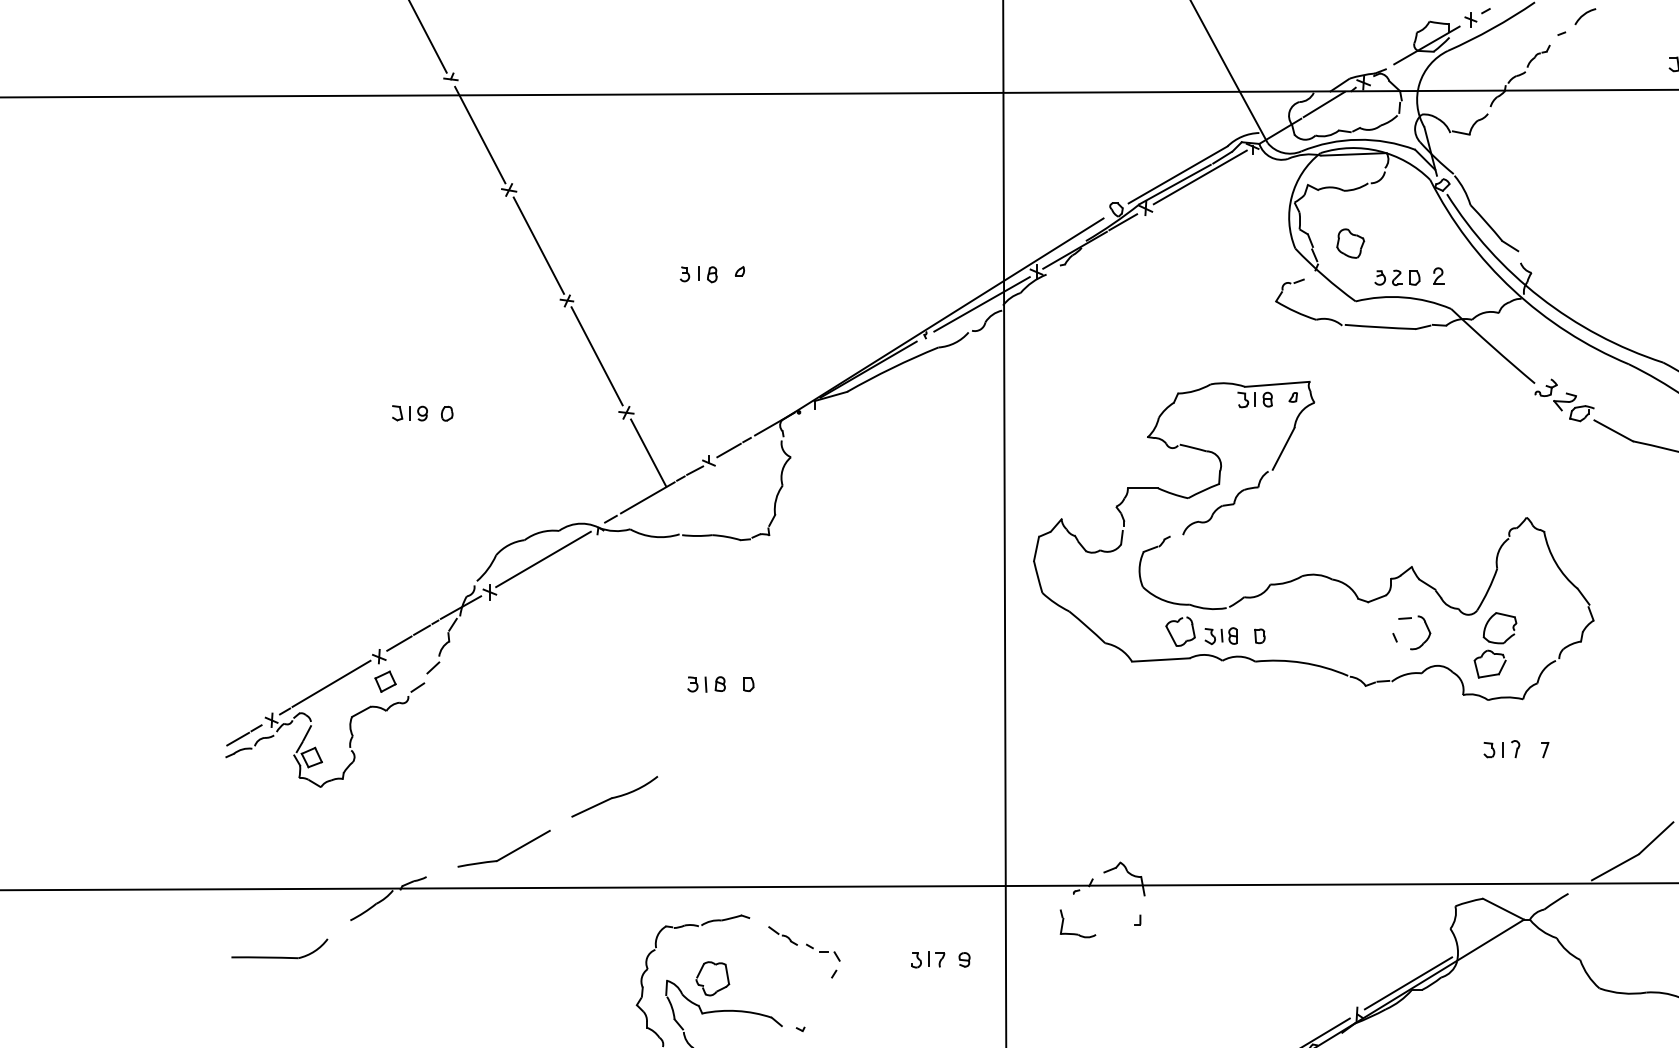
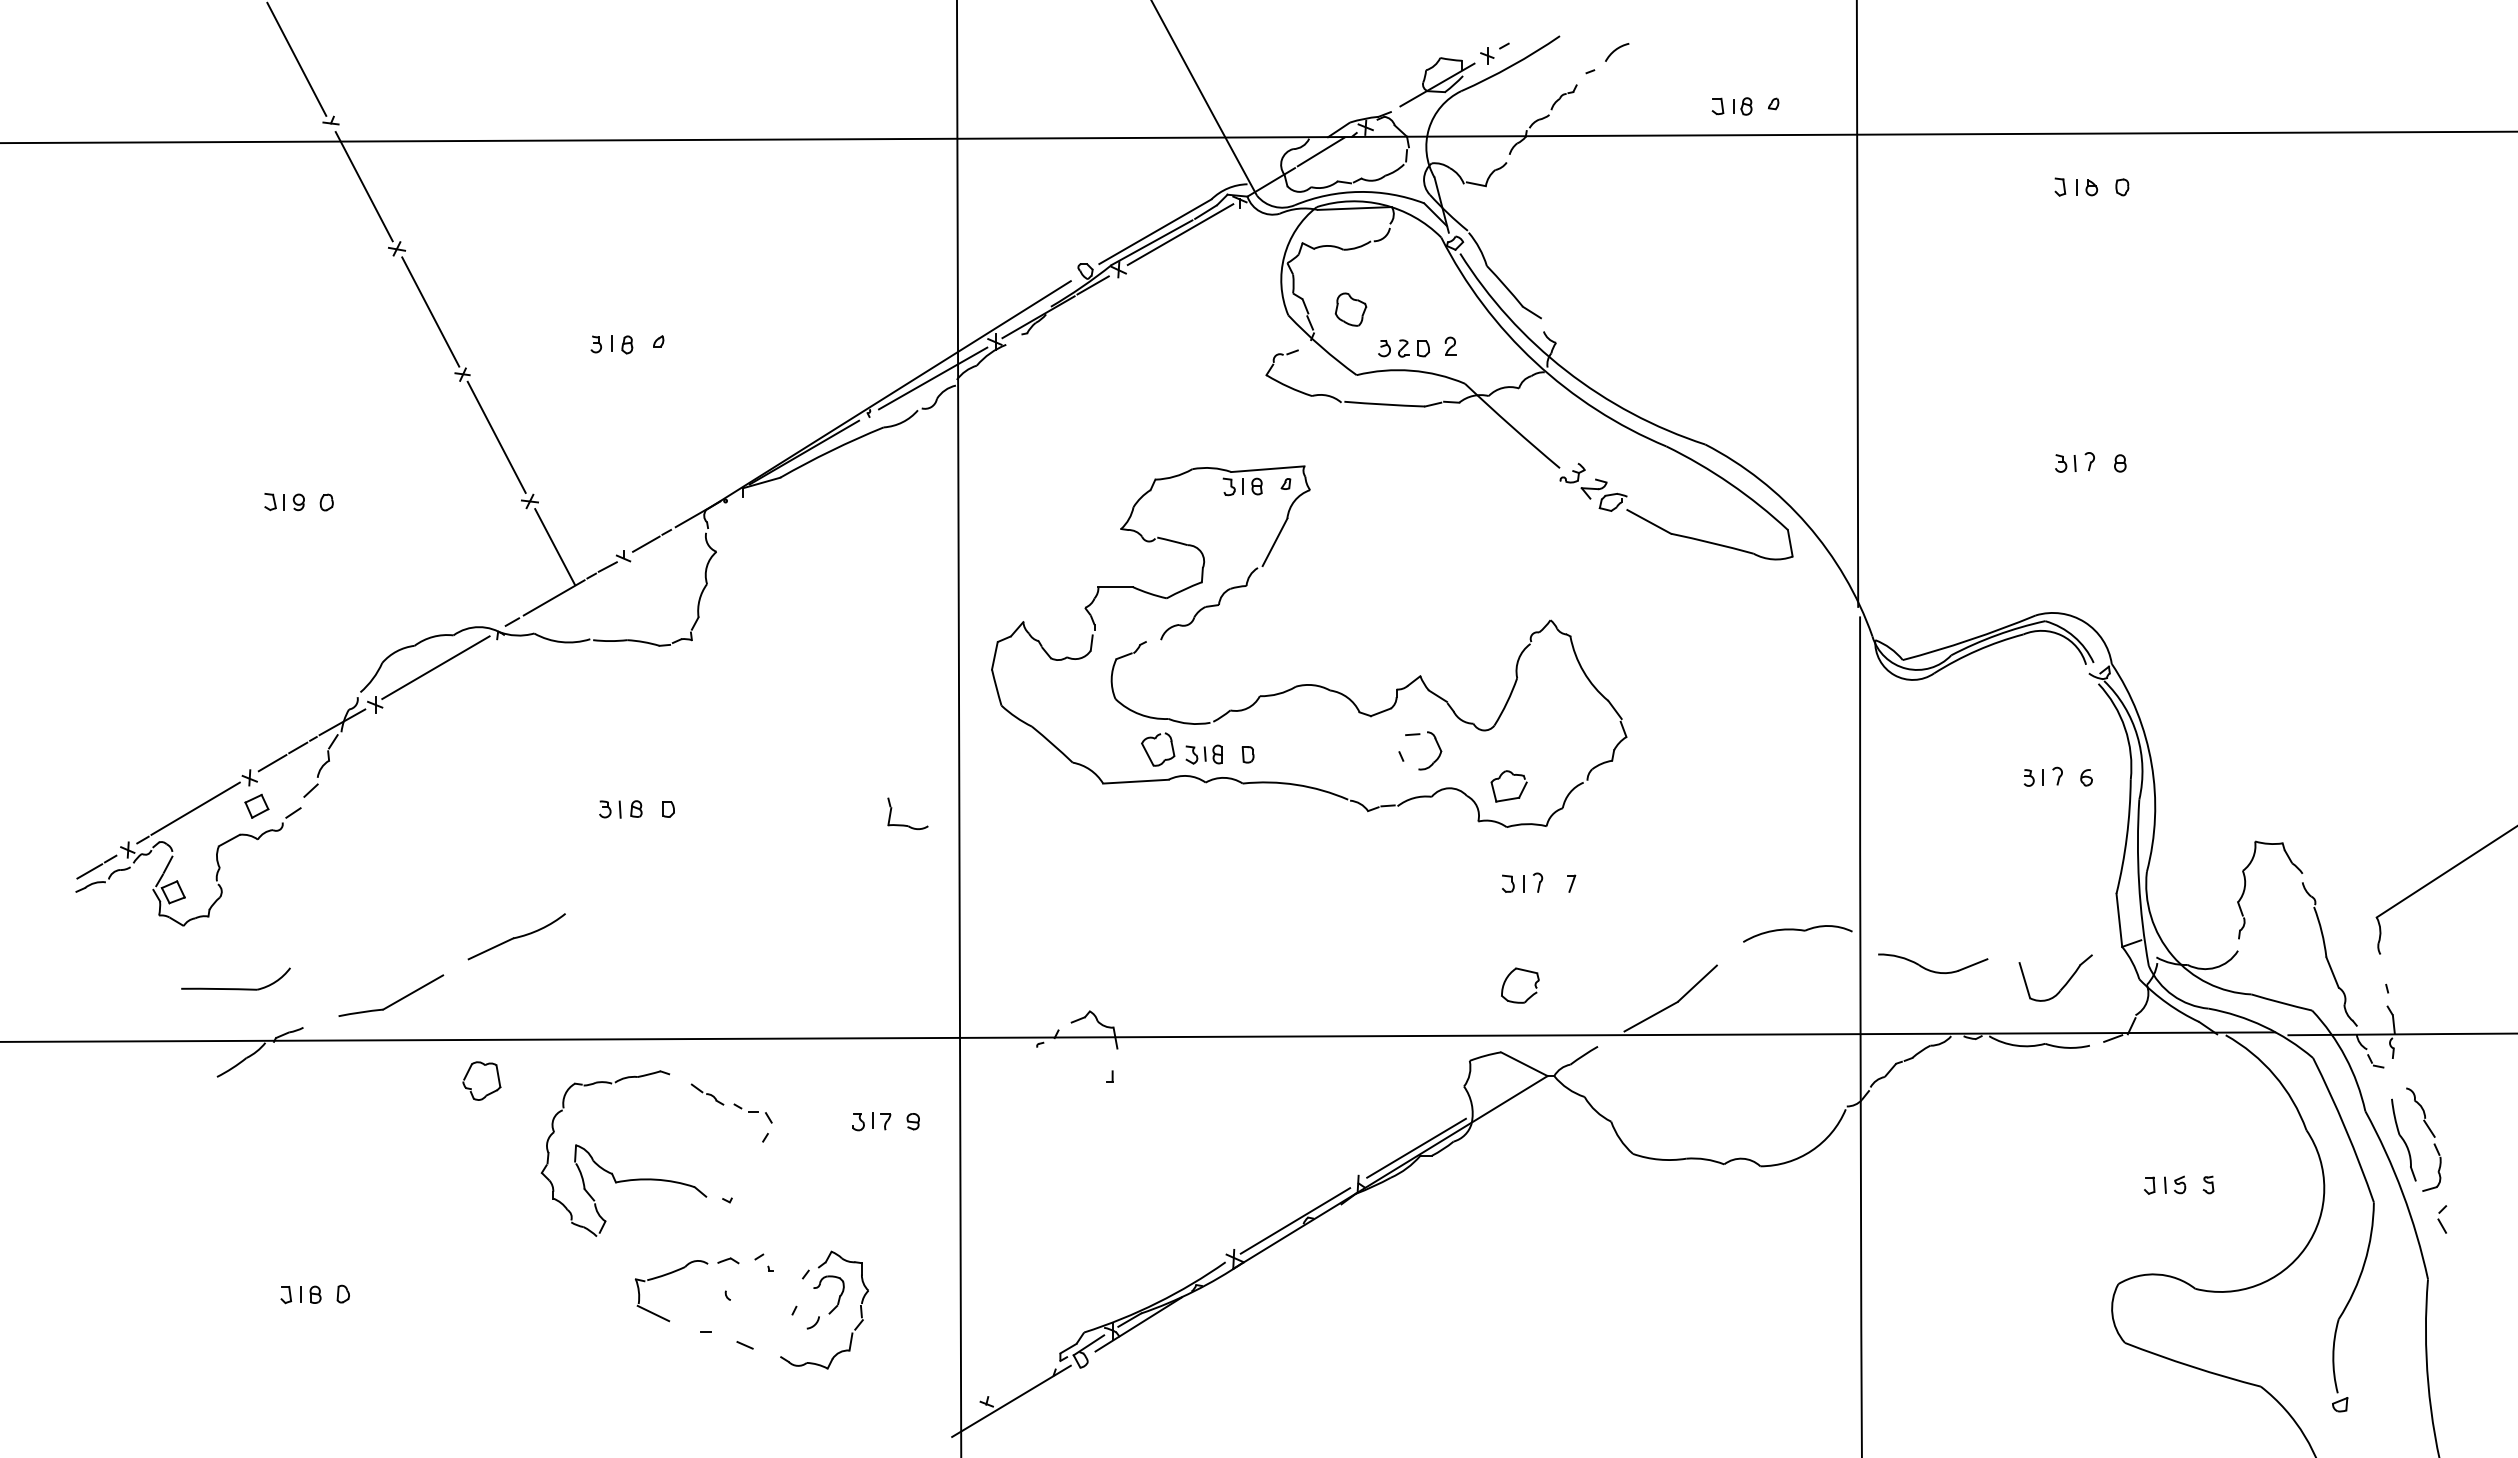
part: (1512, 628) -> (1534, 985), moved
part: (1075, 933) -> (905, 824), moved
part: (279, 957) -> (235, 988), moved
part: (712, 978) -> (481, 1080), moved

